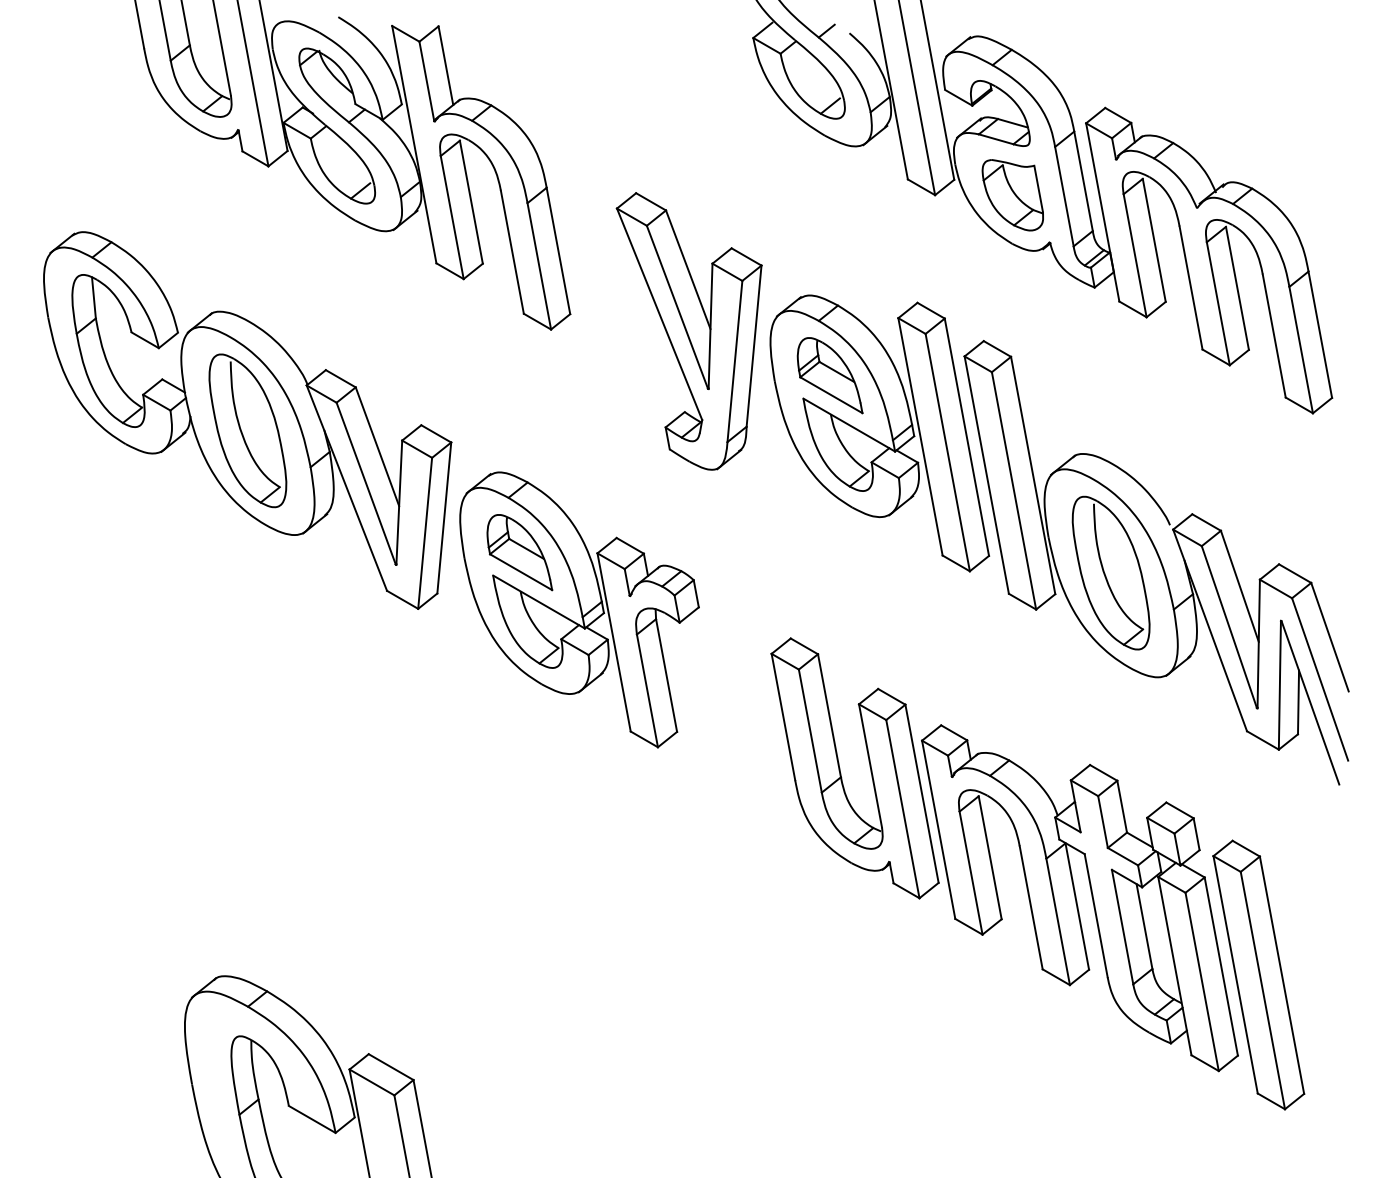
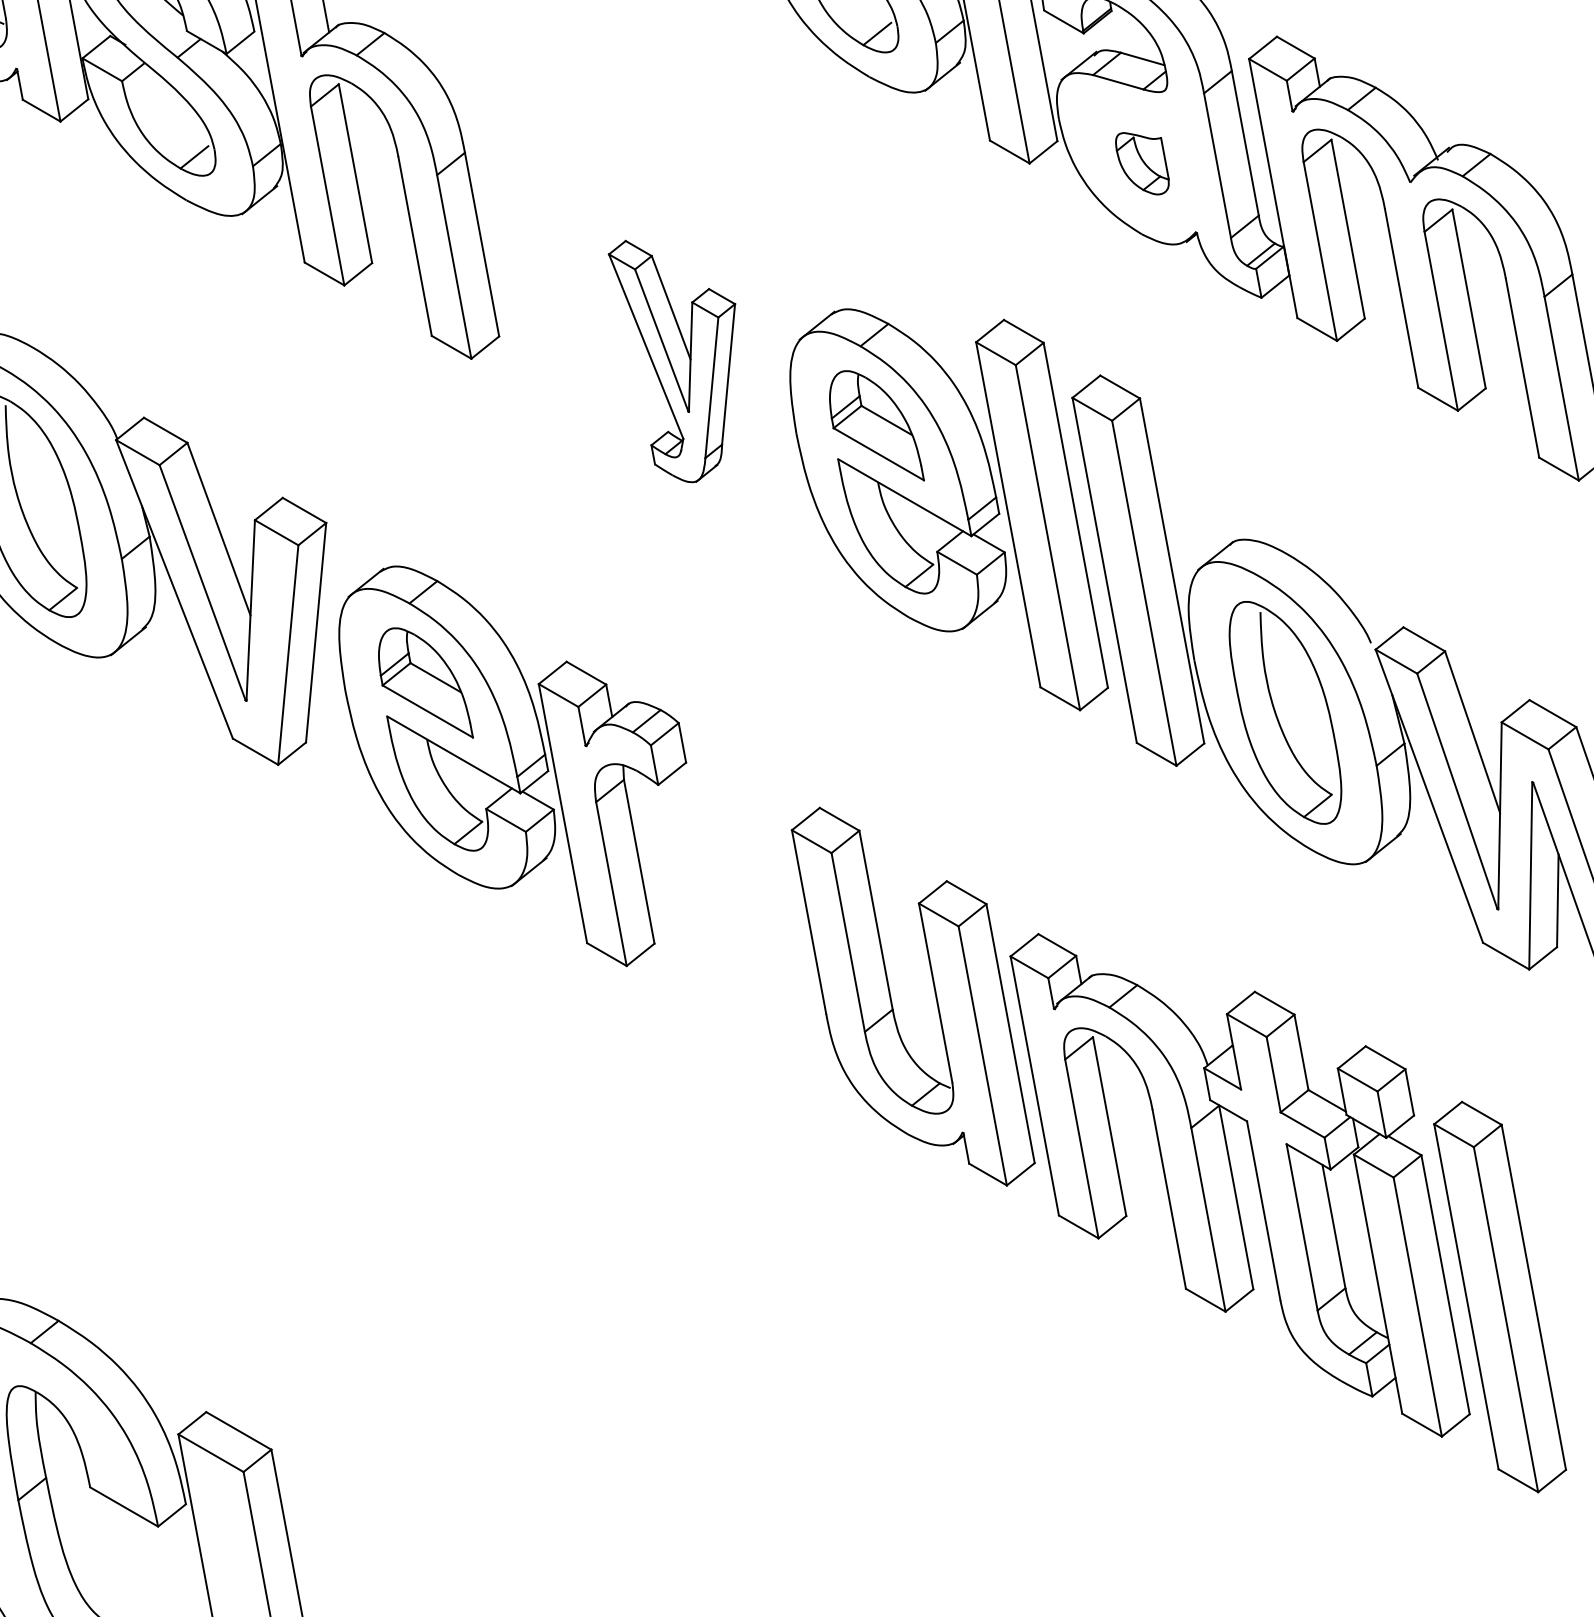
part: (1012, 195) -> (1142, 163), size x0.6
part: (688, 331) -> (671, 361), size x0.6

